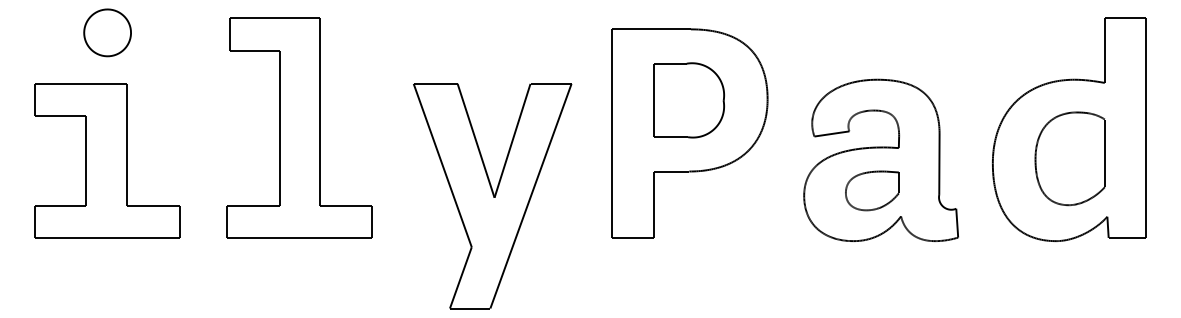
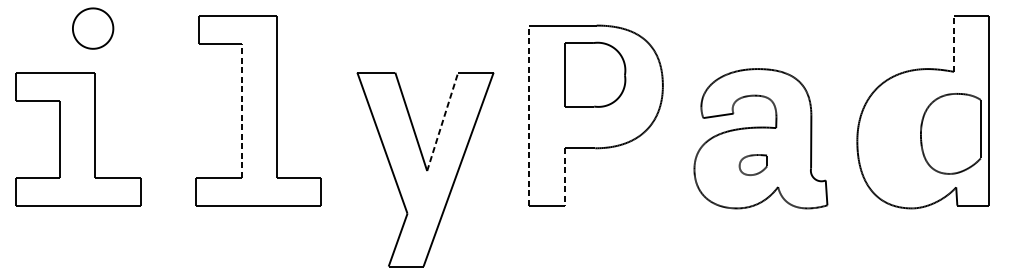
line: (1104, 50) -> (953, 43), solid -> dashed
part: (688, 100) -> (594, 74), moved
line: (279, 127) -> (241, 110), solid -> dashed
line: (612, 133) -> (528, 115), solid -> dashed
line: (512, 140) -> (442, 121), solid -> dashed
part: (1069, 158) -> (950, 133), moved
part: (107, 160) -> (78, 138), moved
part: (872, 190) -> (753, 164), size x0.6
line: (653, 205) -> (564, 177), solid -> dashed

